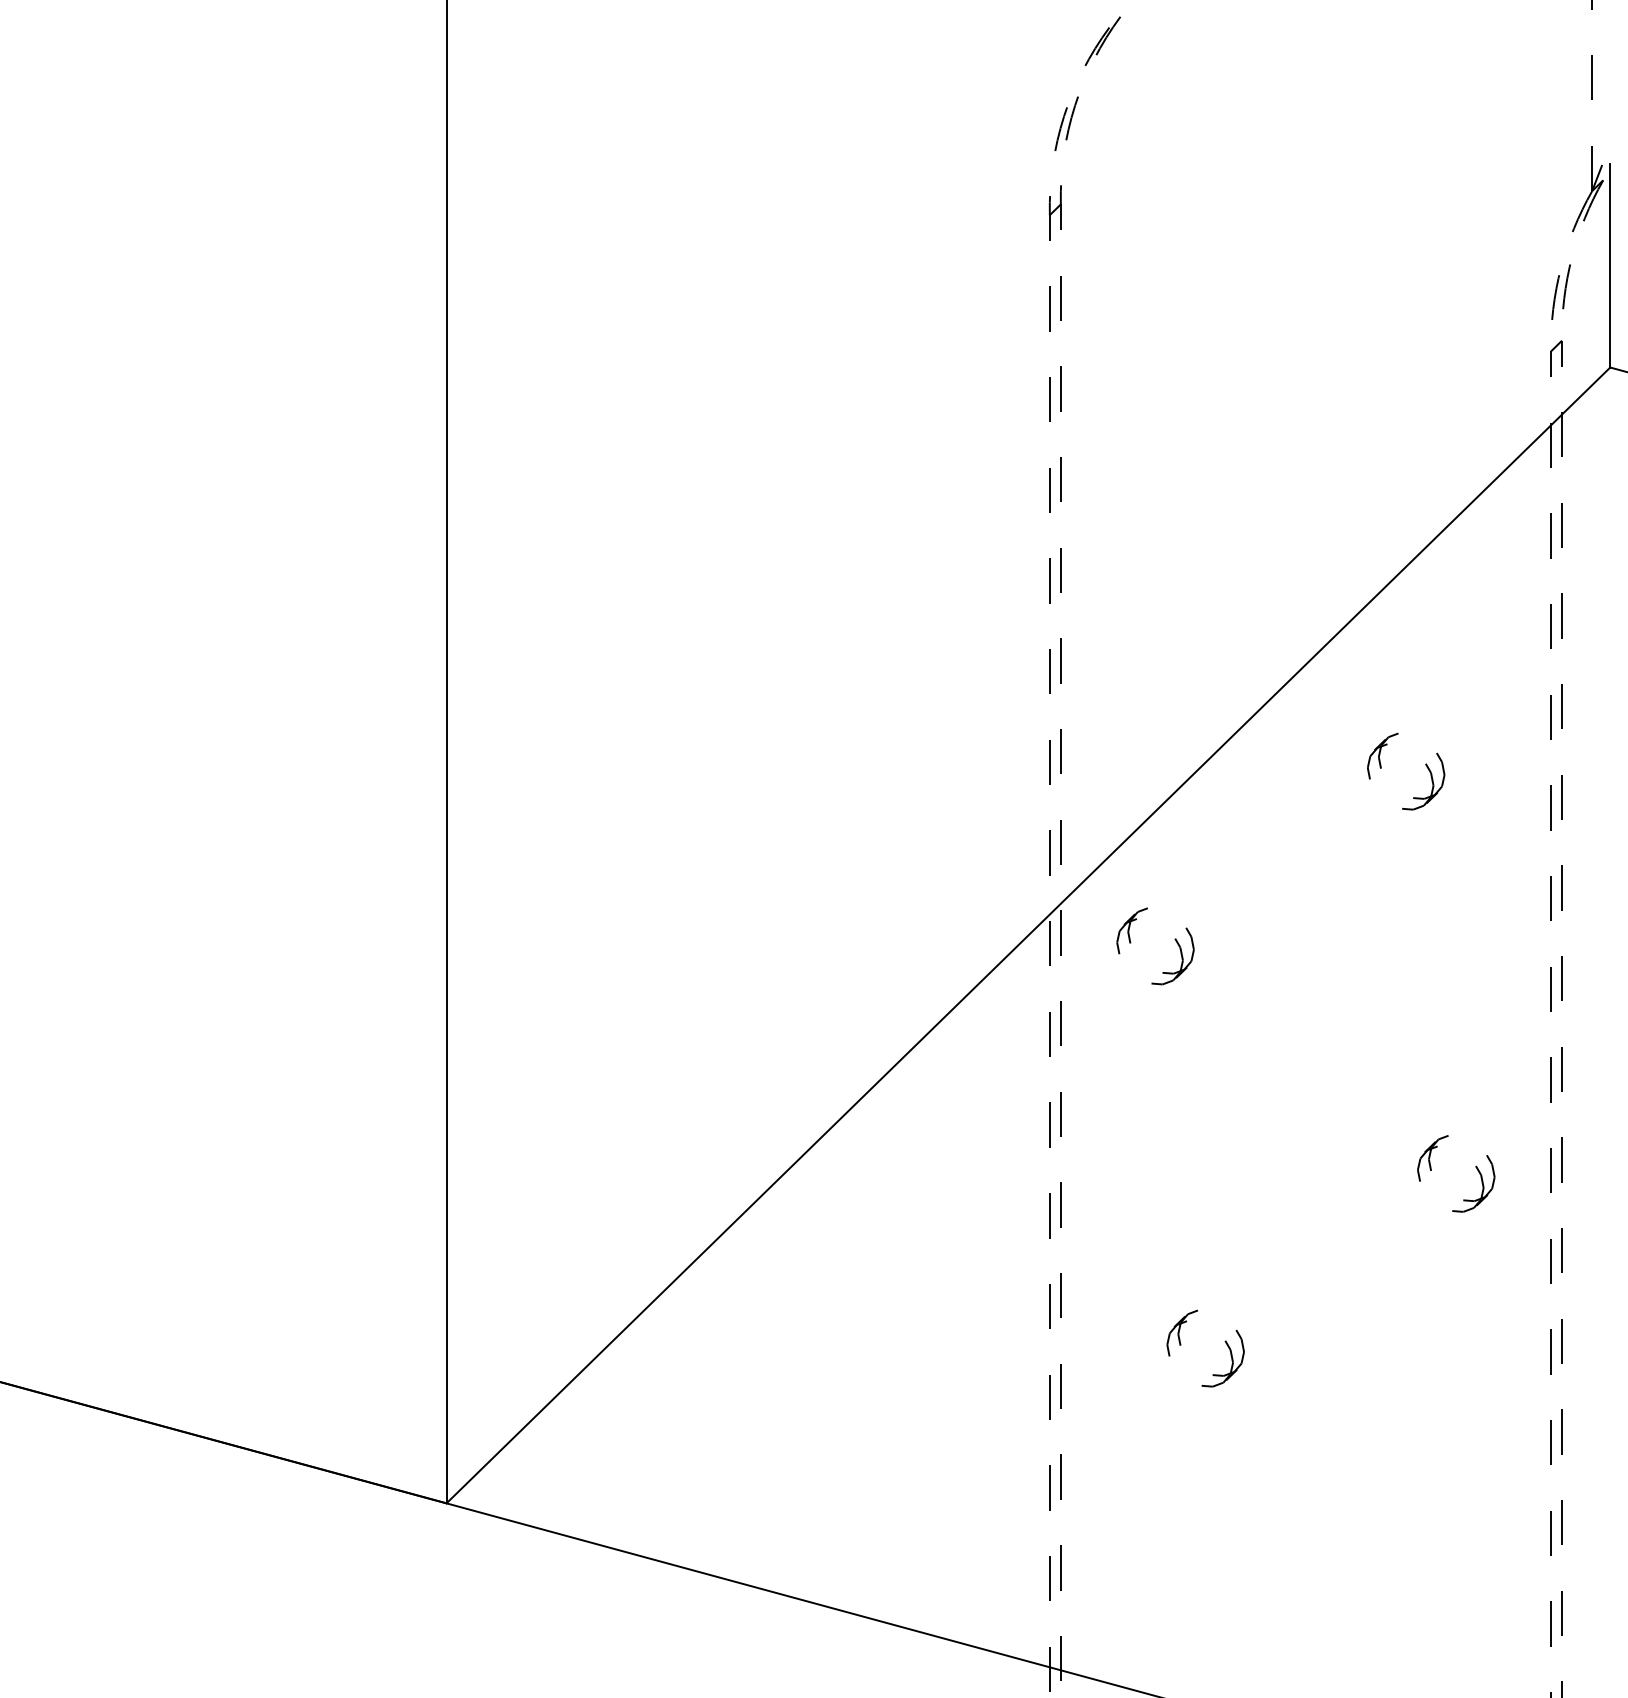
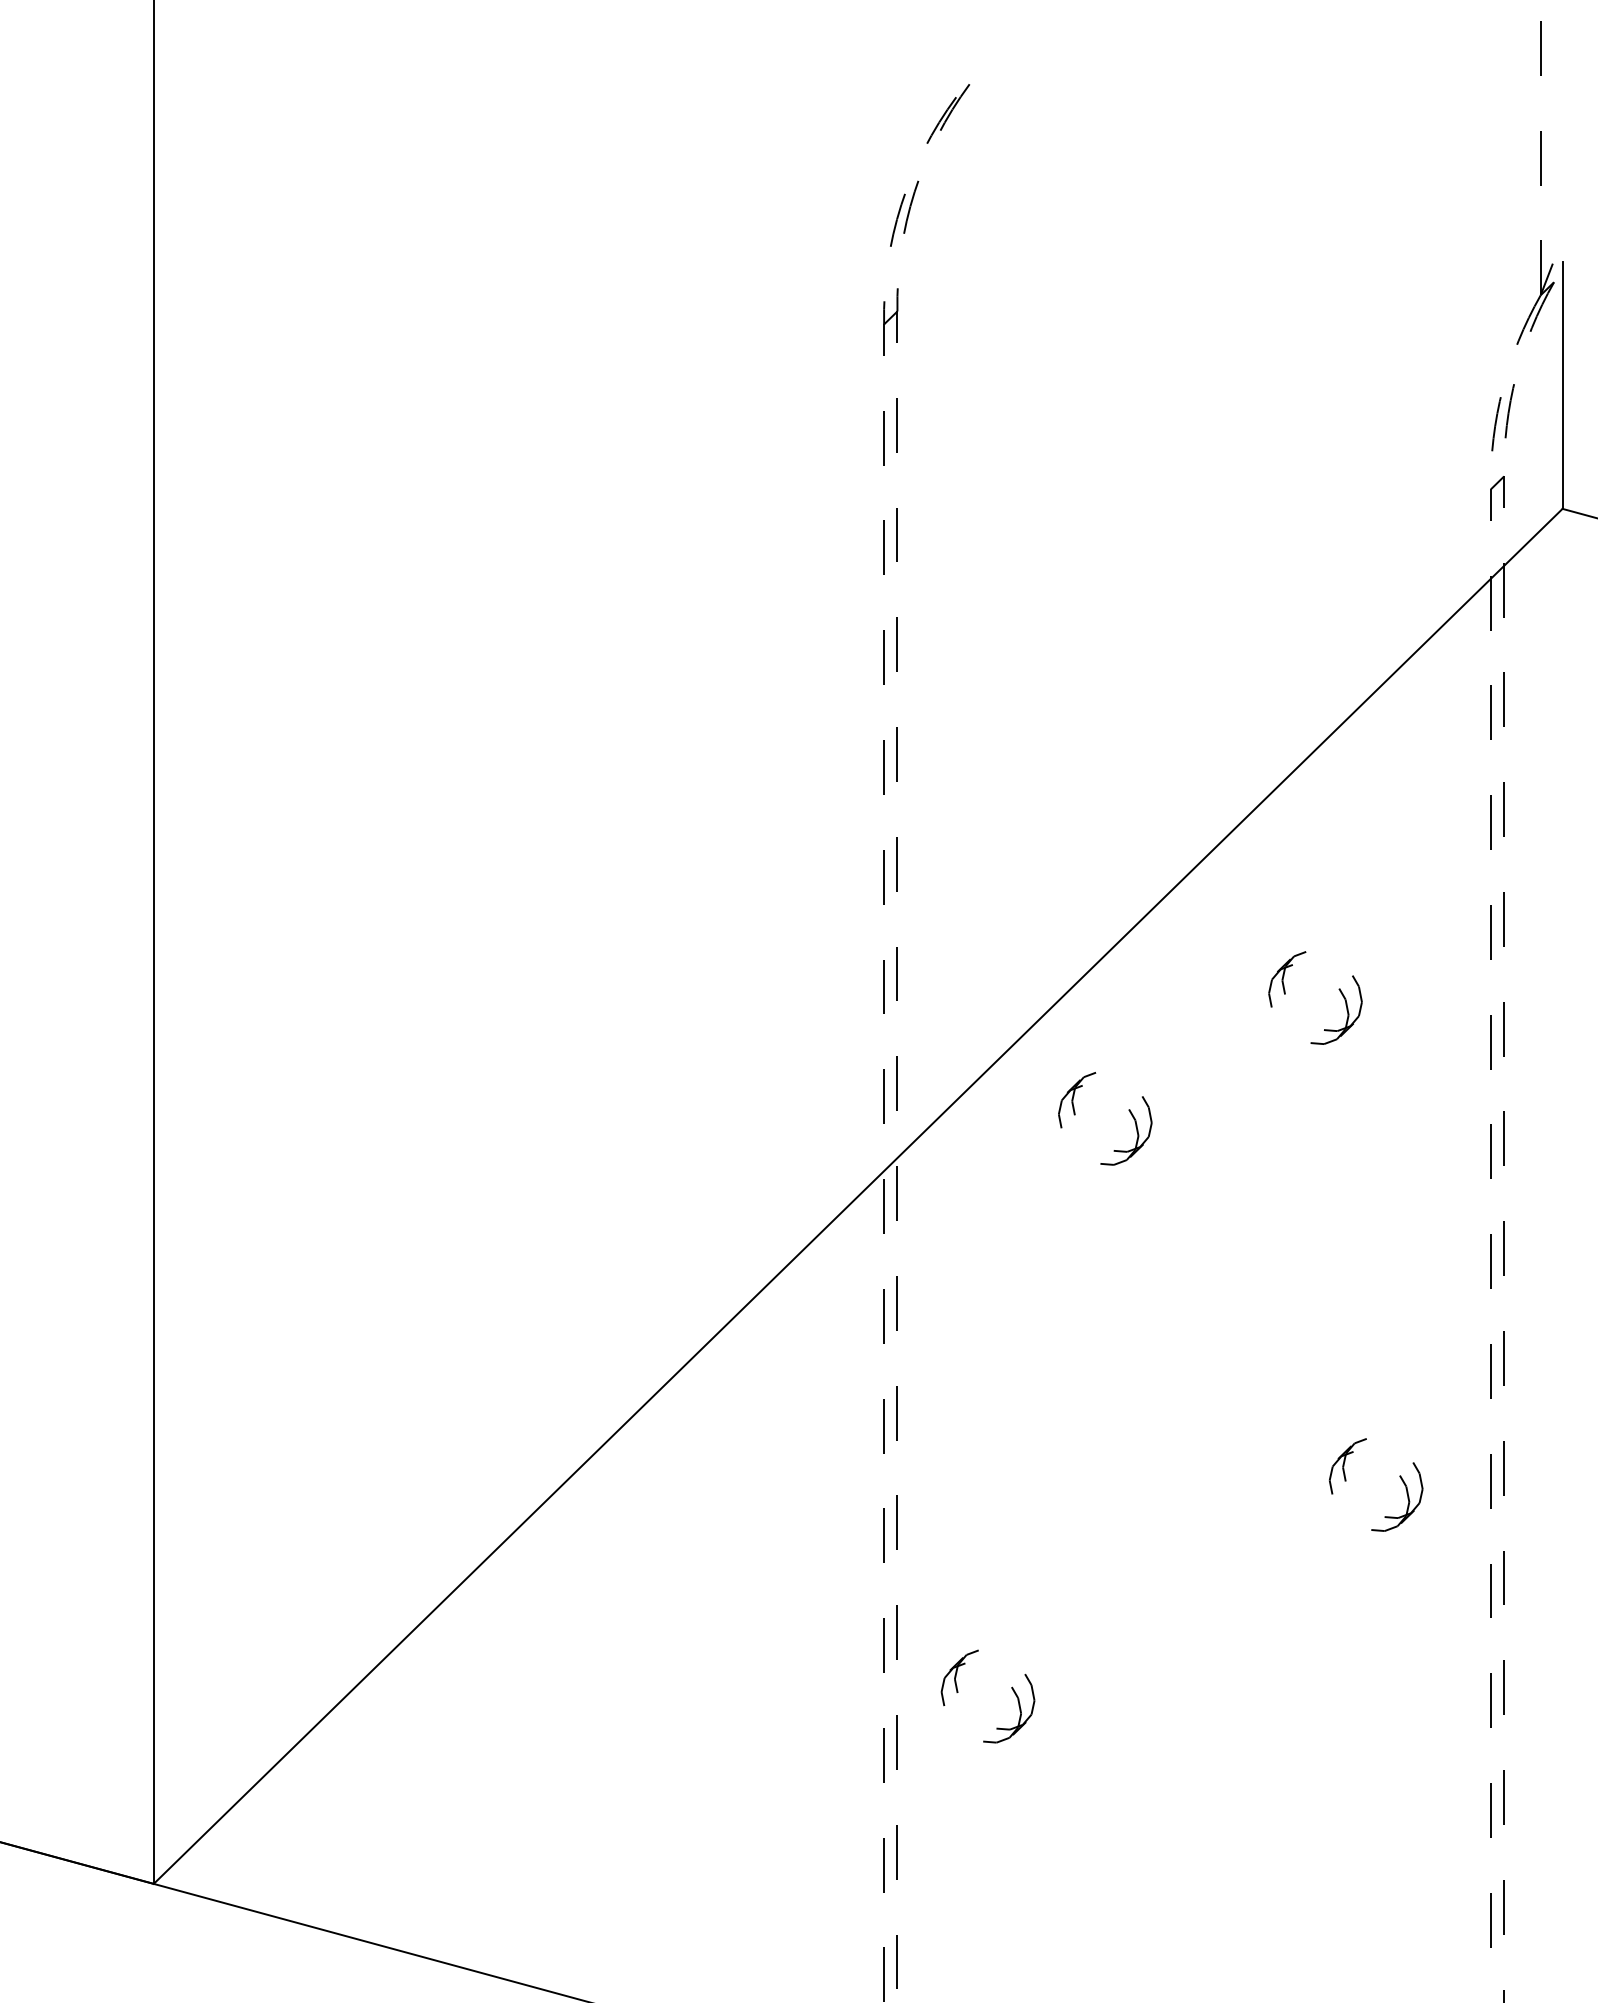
part: (1174, 939) -> (1128, 1110), moved
part: (1224, 1341) -> (1010, 1687), moved

